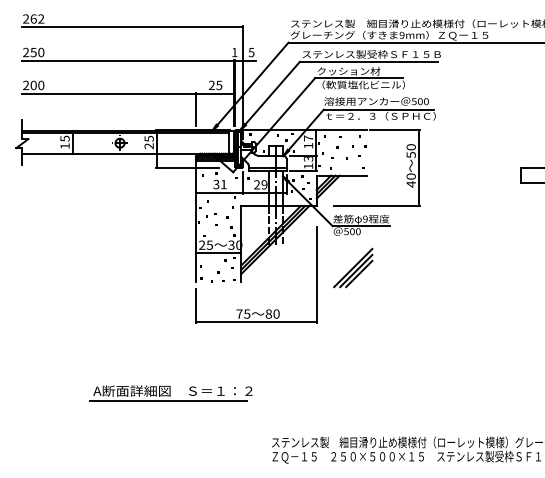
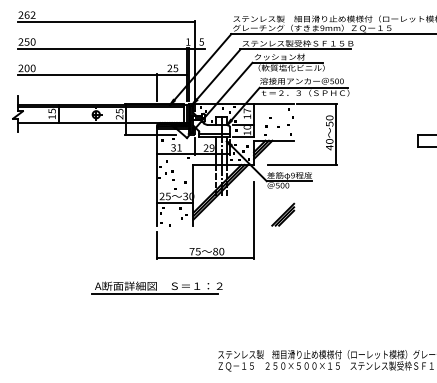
text: (308, 159) -> (247, 127), 13 -> 10
part: (352, 267) -> (282, 214), size x0.71
part: (170, 393) -> (156, 288), moved

